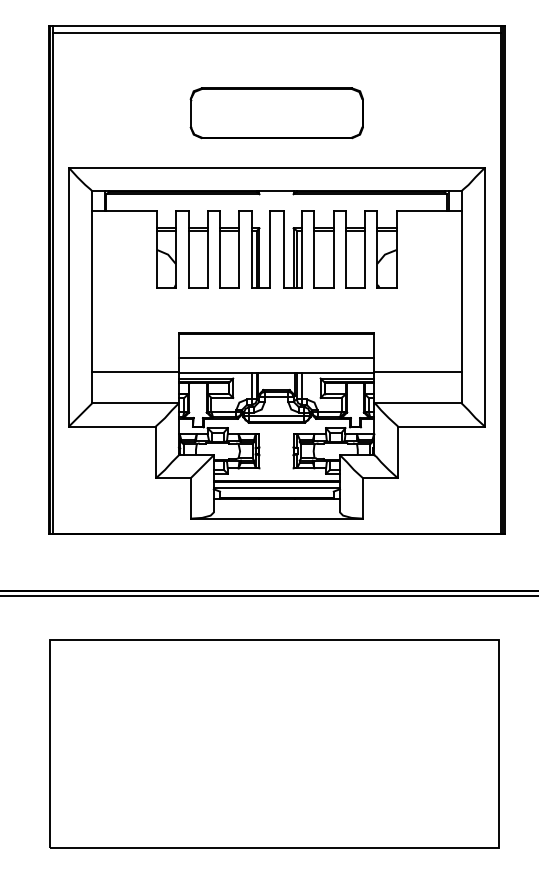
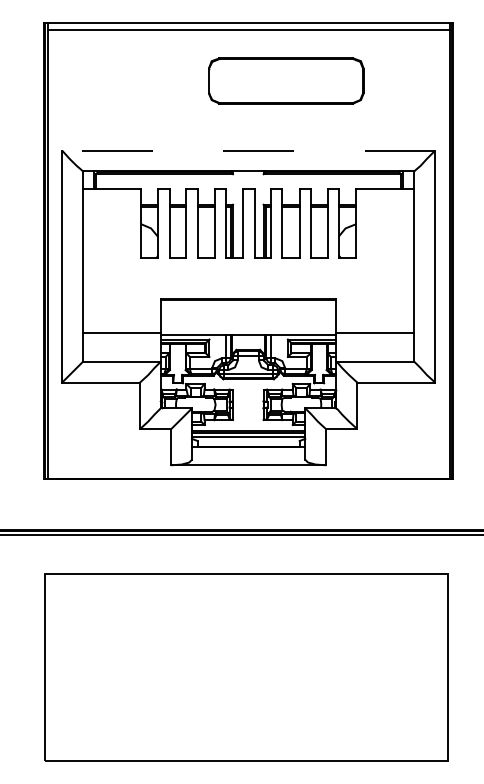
part: (276, 113) -> (285, 81), moved
line: (276, 167) -> (248, 150), solid -> dashed
line: (276, 357) -> (248, 320), removed

